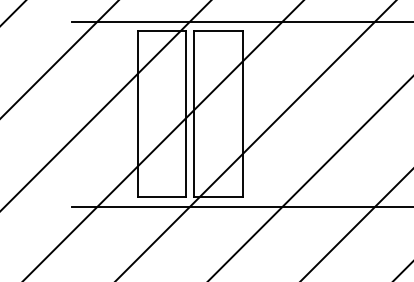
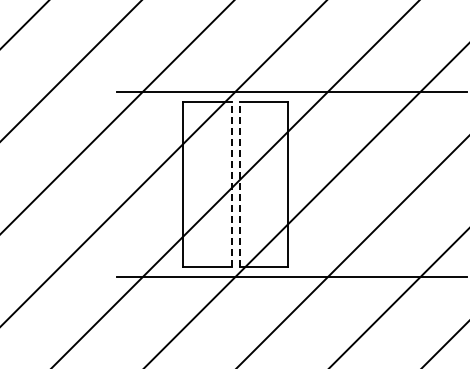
line: (186, 114) -> (231, 184), solid -> dashed
line: (194, 114) -> (239, 184), solid -> dashed

